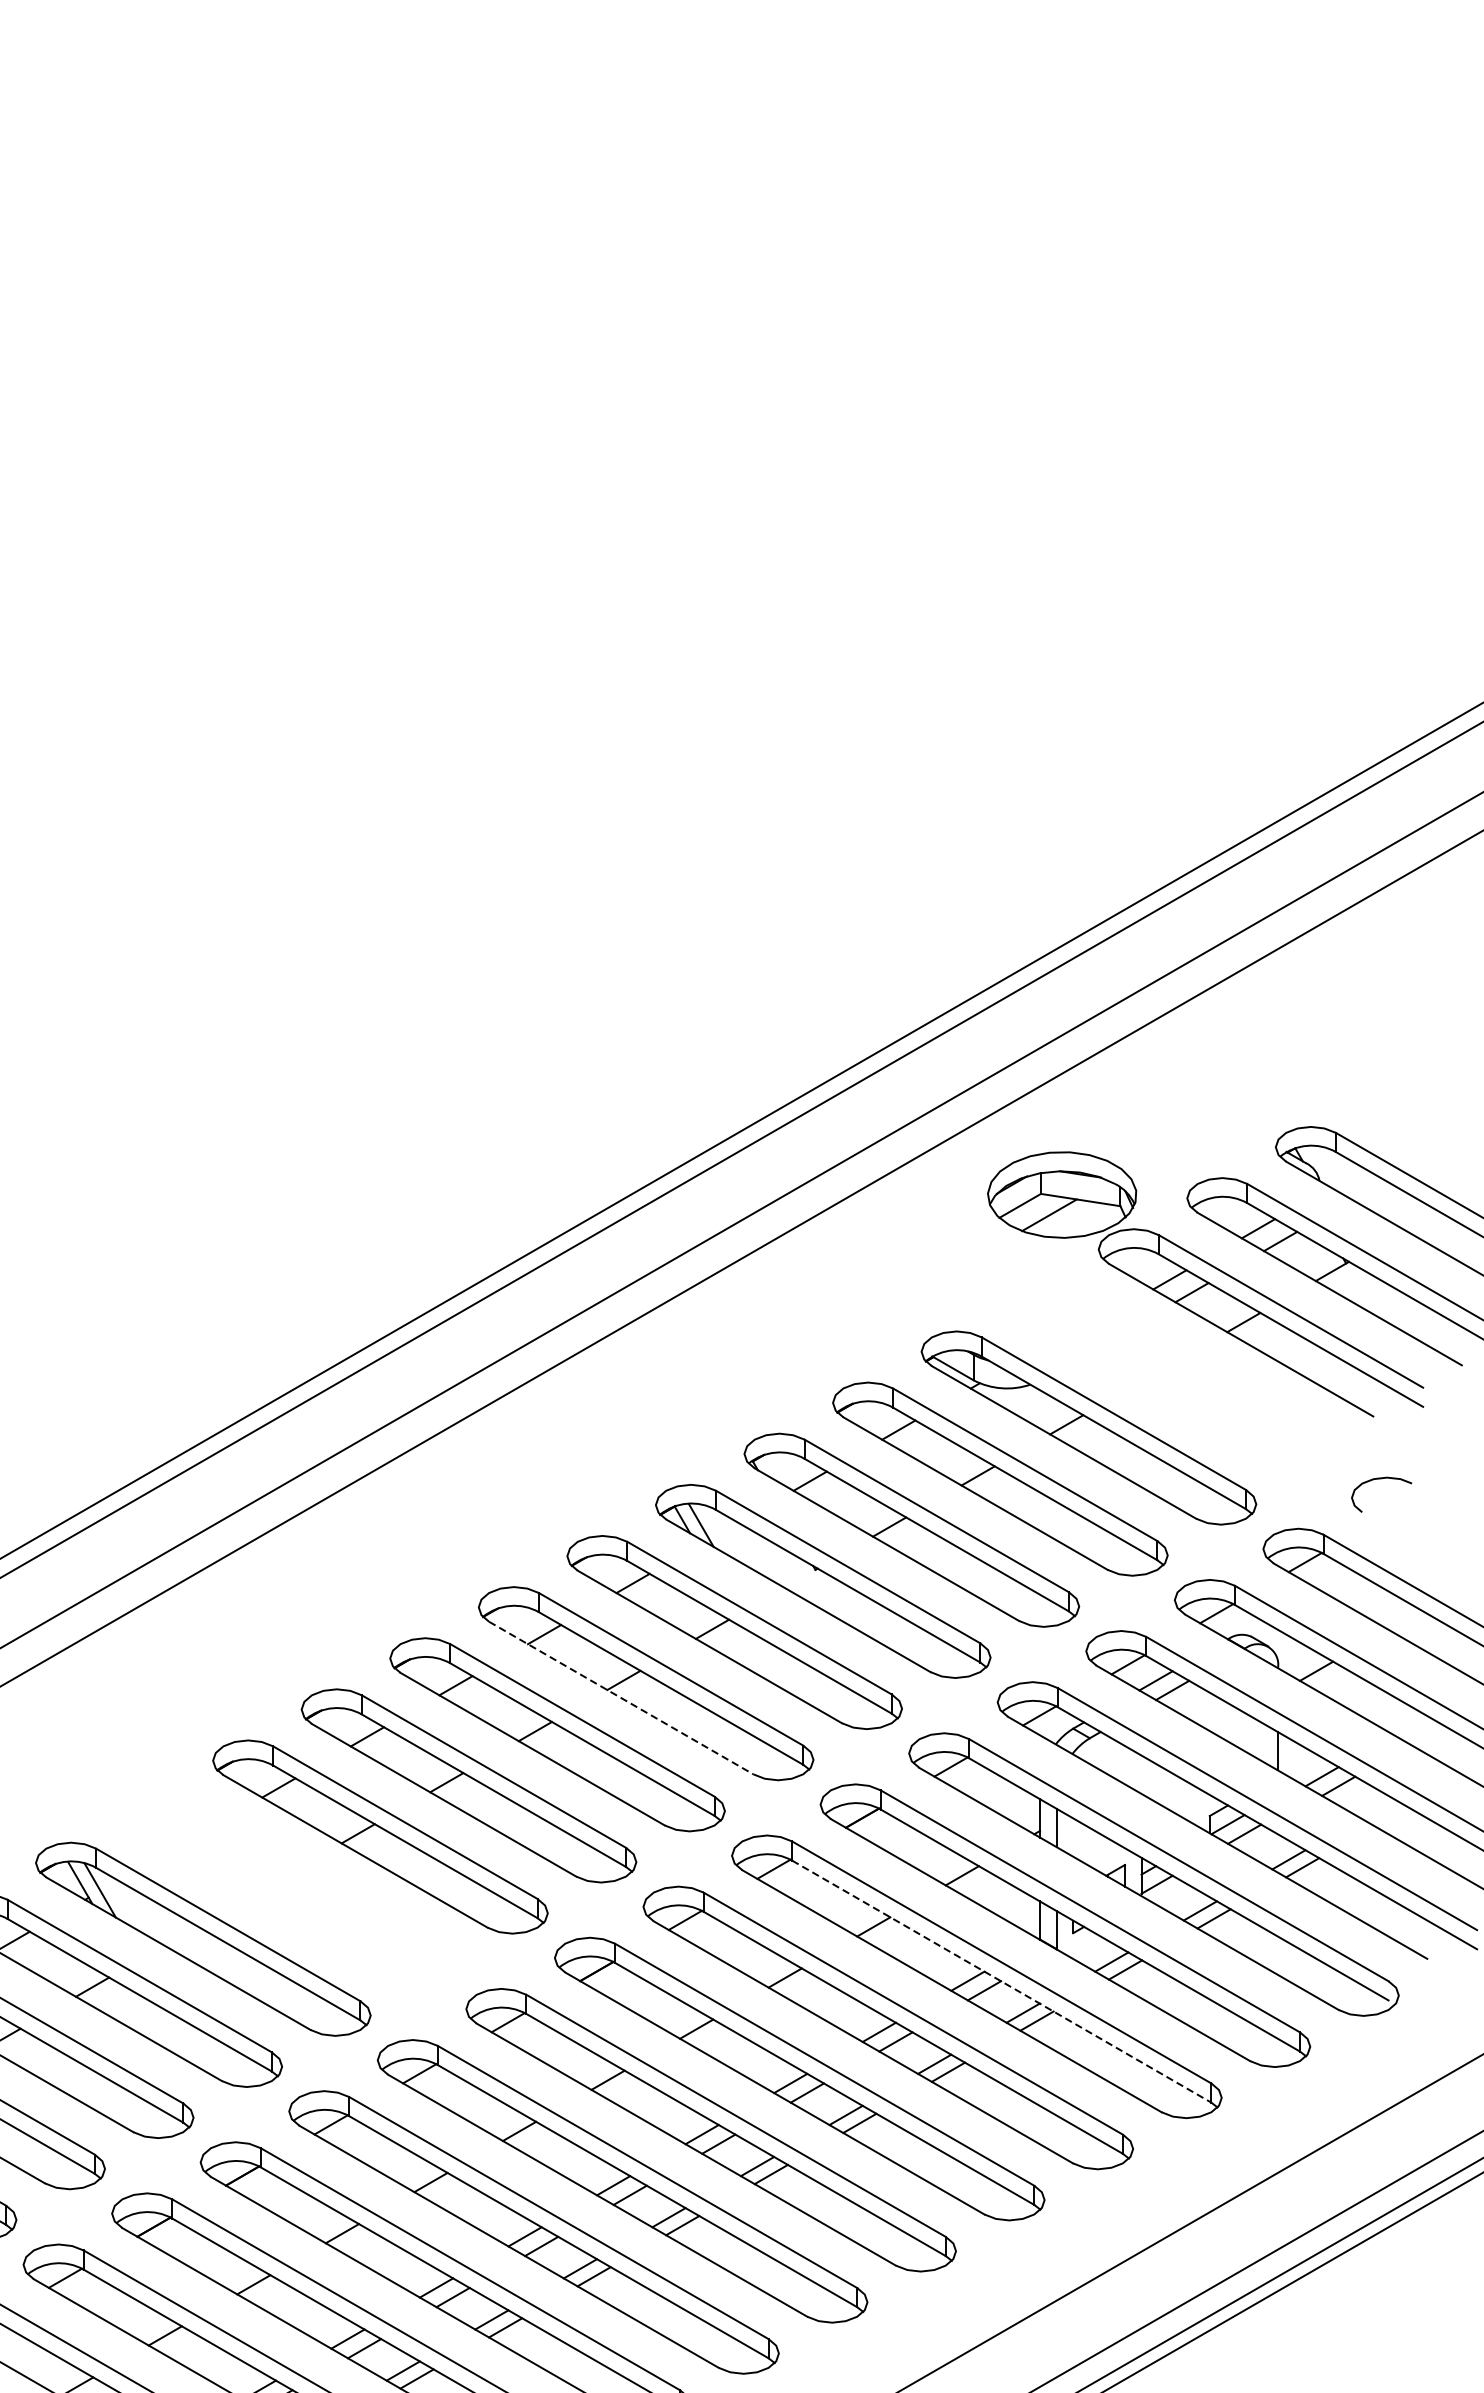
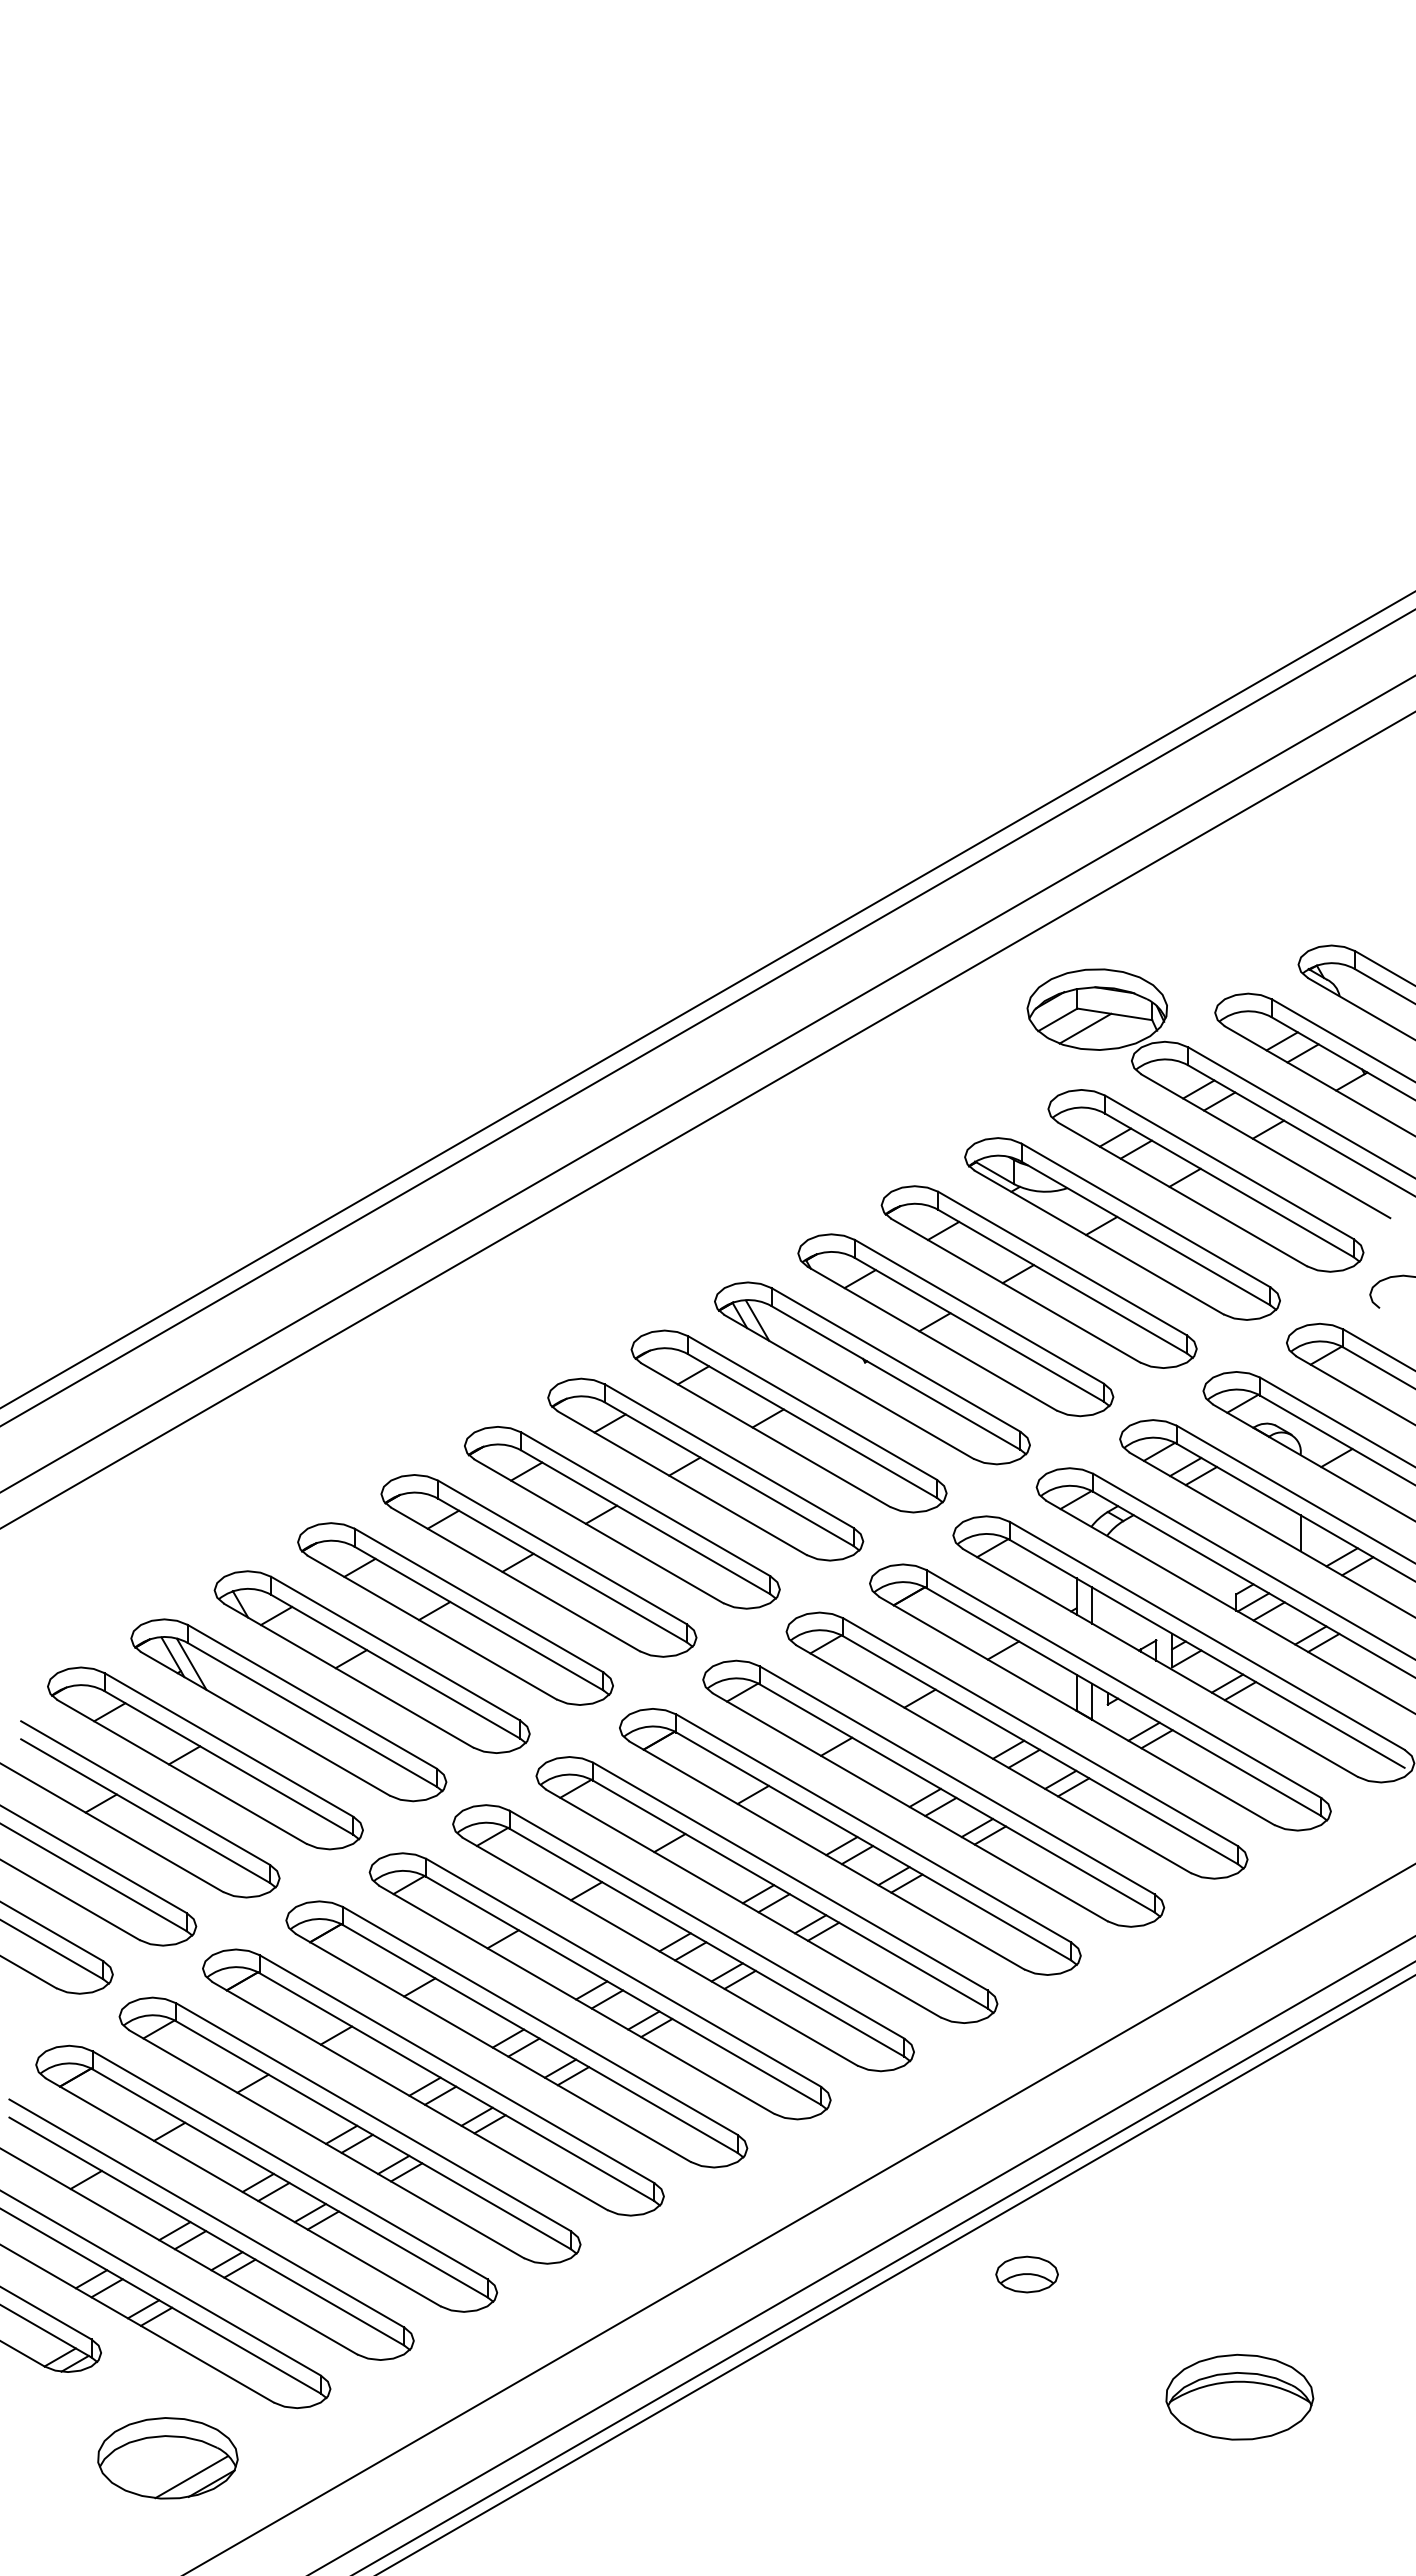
part: (1177, 1376) -> (1205, 1180), added
line: (621, 1698) -> (682, 1483), dashed -> solid
part: (291, 1887) -> (371, 1661), added
line: (1001, 1981) -> (1040, 1750), dashed -> solid

